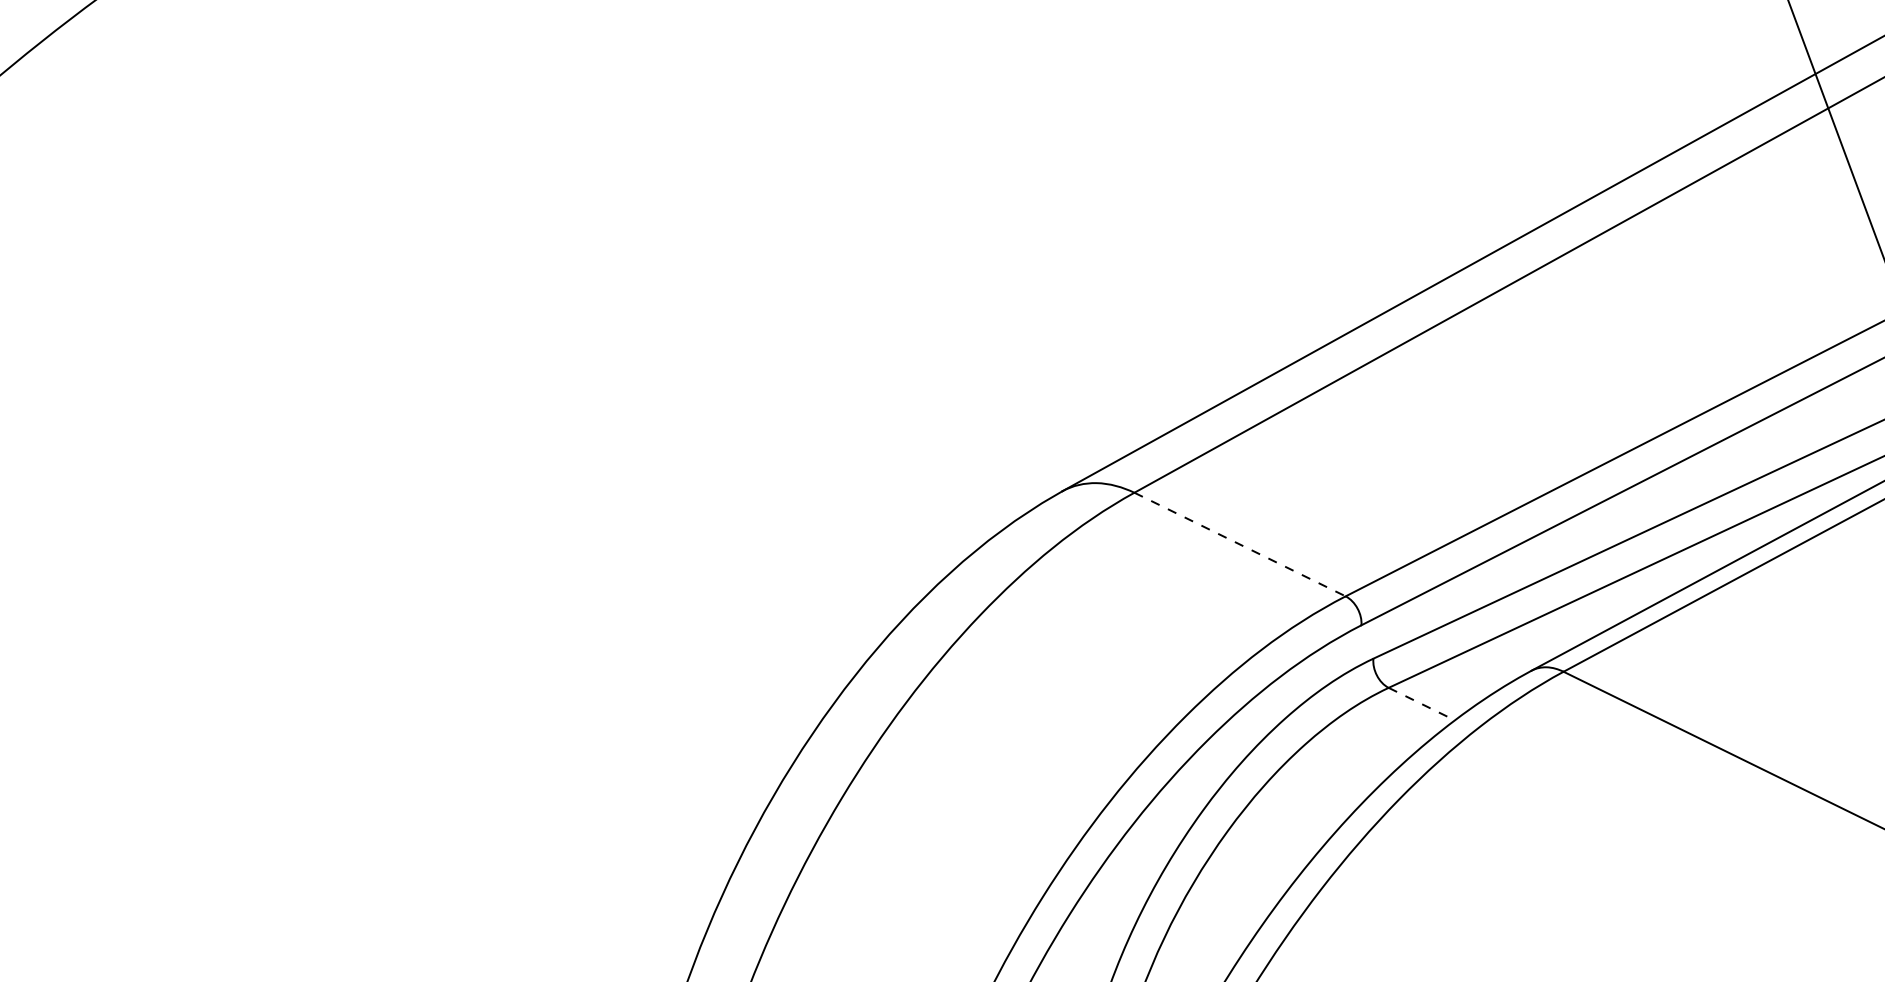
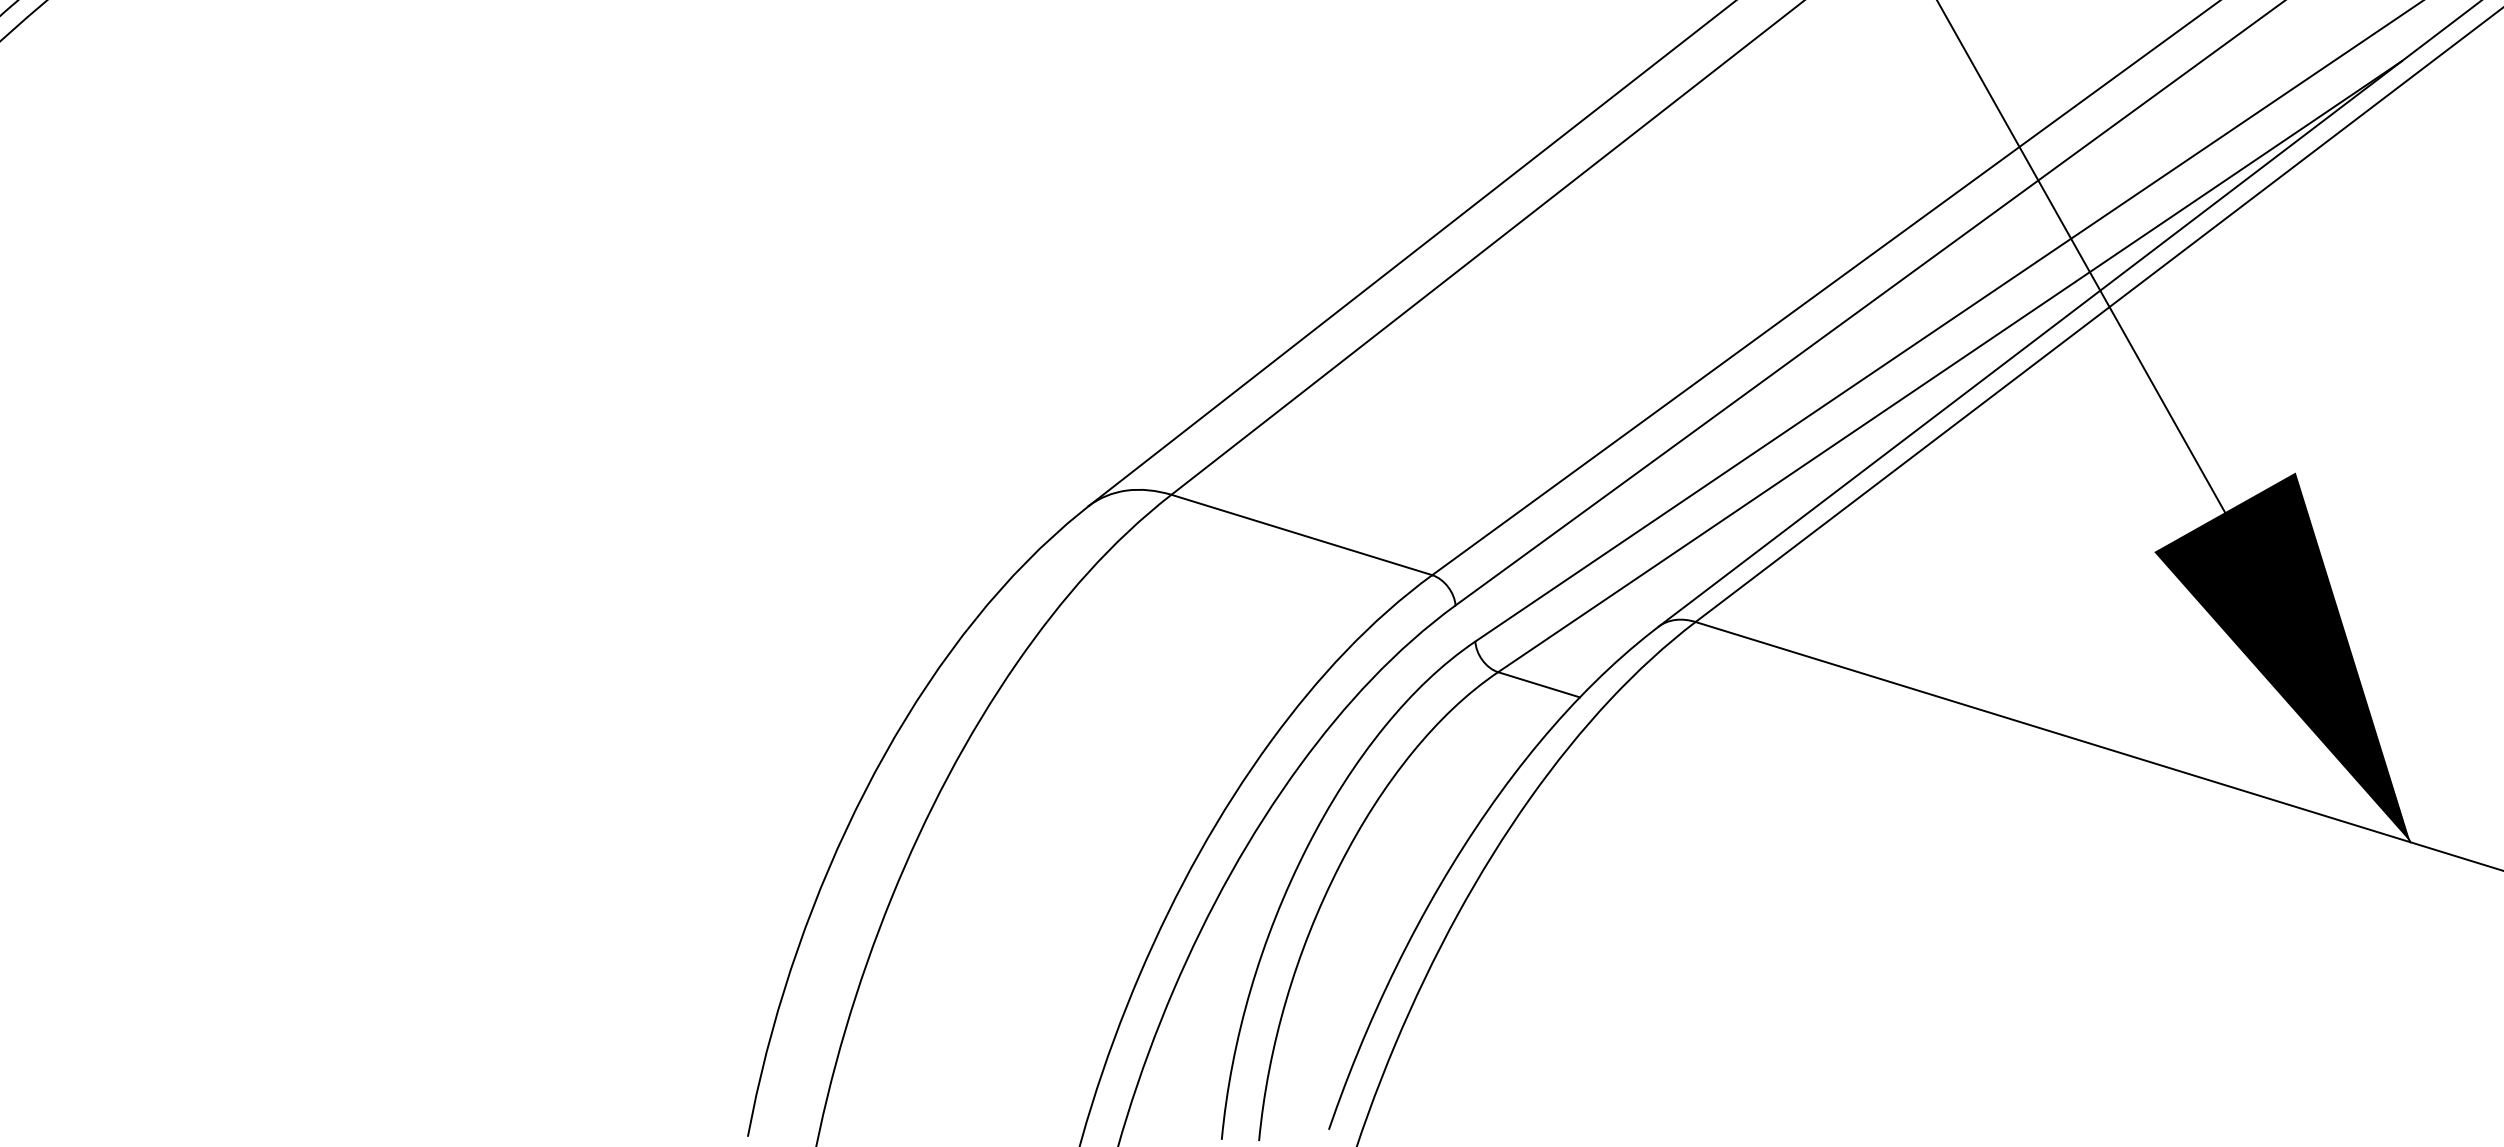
line: (1240, 545) -> (1302, 535), dashed -> solid
line: (1422, 703) -> (1539, 684), dashed -> solid

